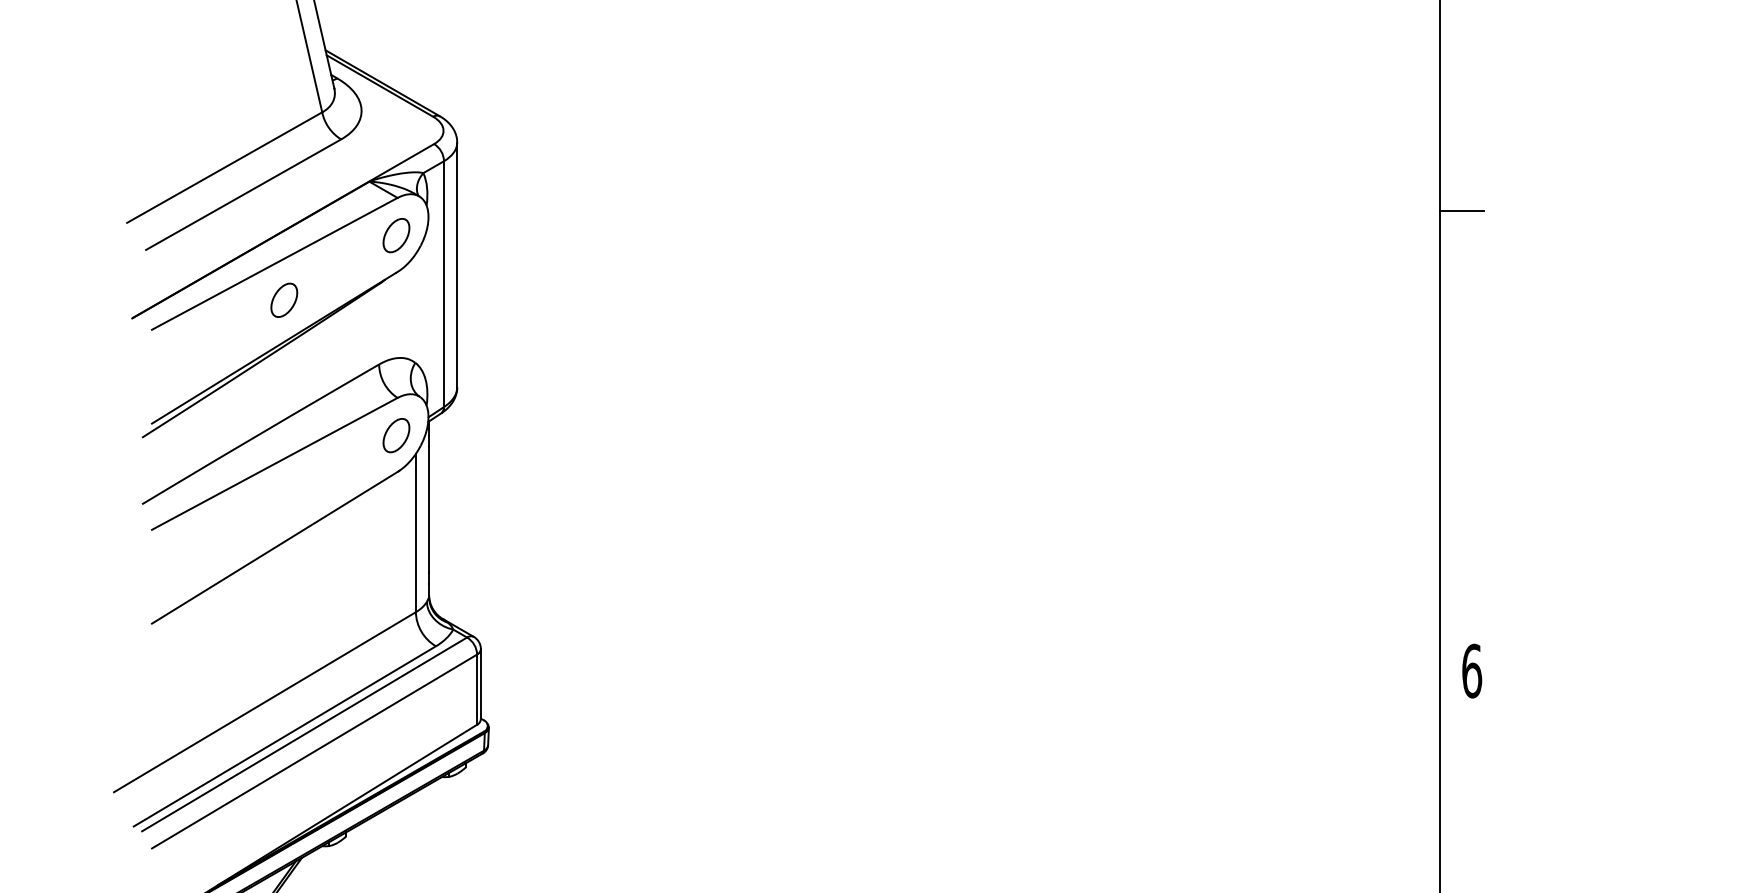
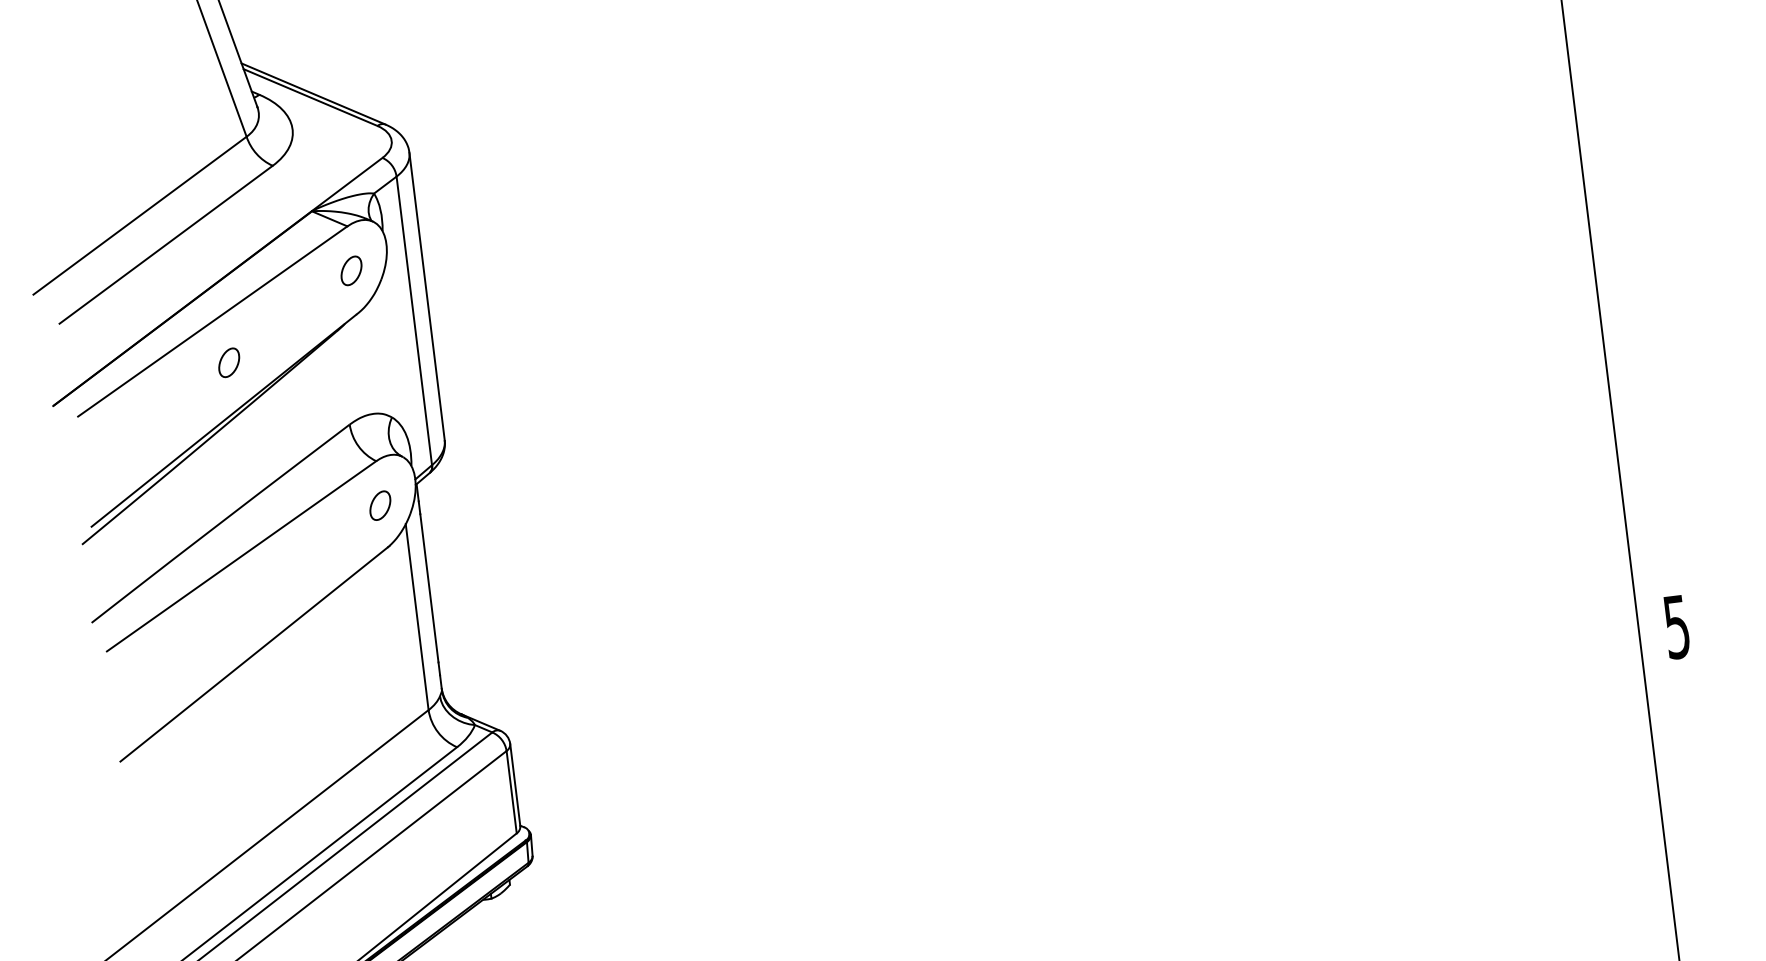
line: (1461, 211) -> (1598, 88), removed
part: (396, 235) -> (351, 270), size x0.7
part: (284, 299) -> (229, 361), size x0.7
part: (396, 435) -> (380, 505), size x0.7
text: (1472, 670) -> (1677, 626), 6 -> 5

